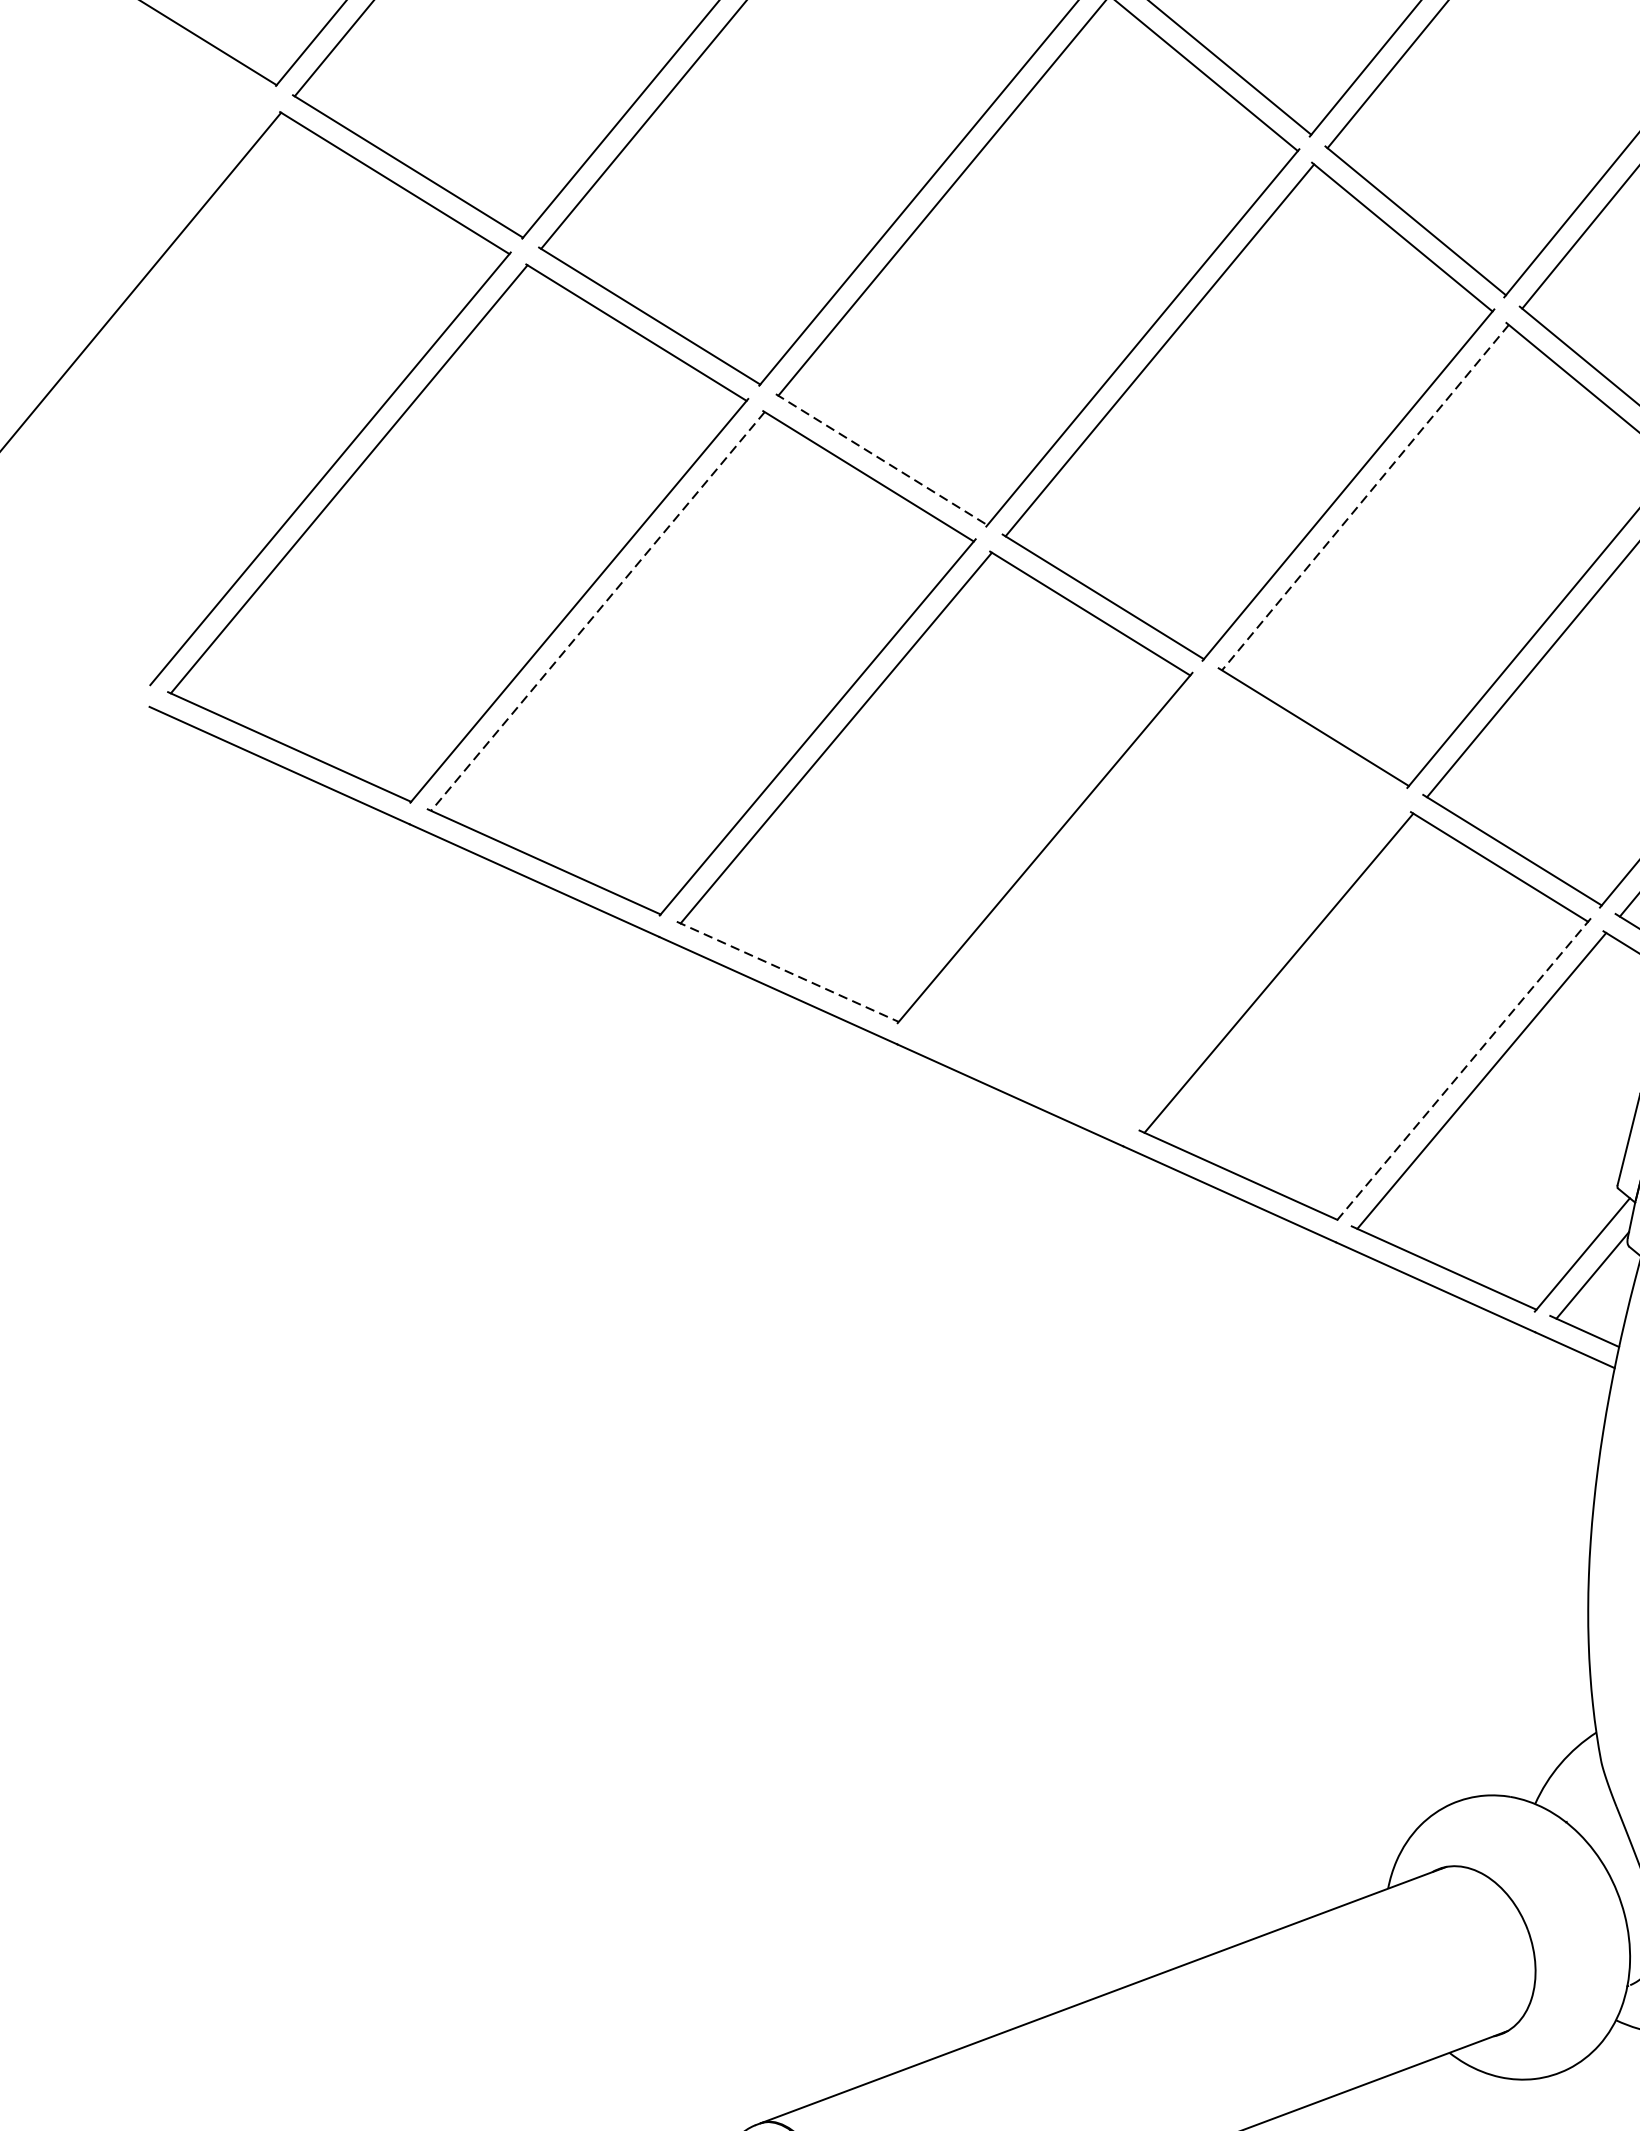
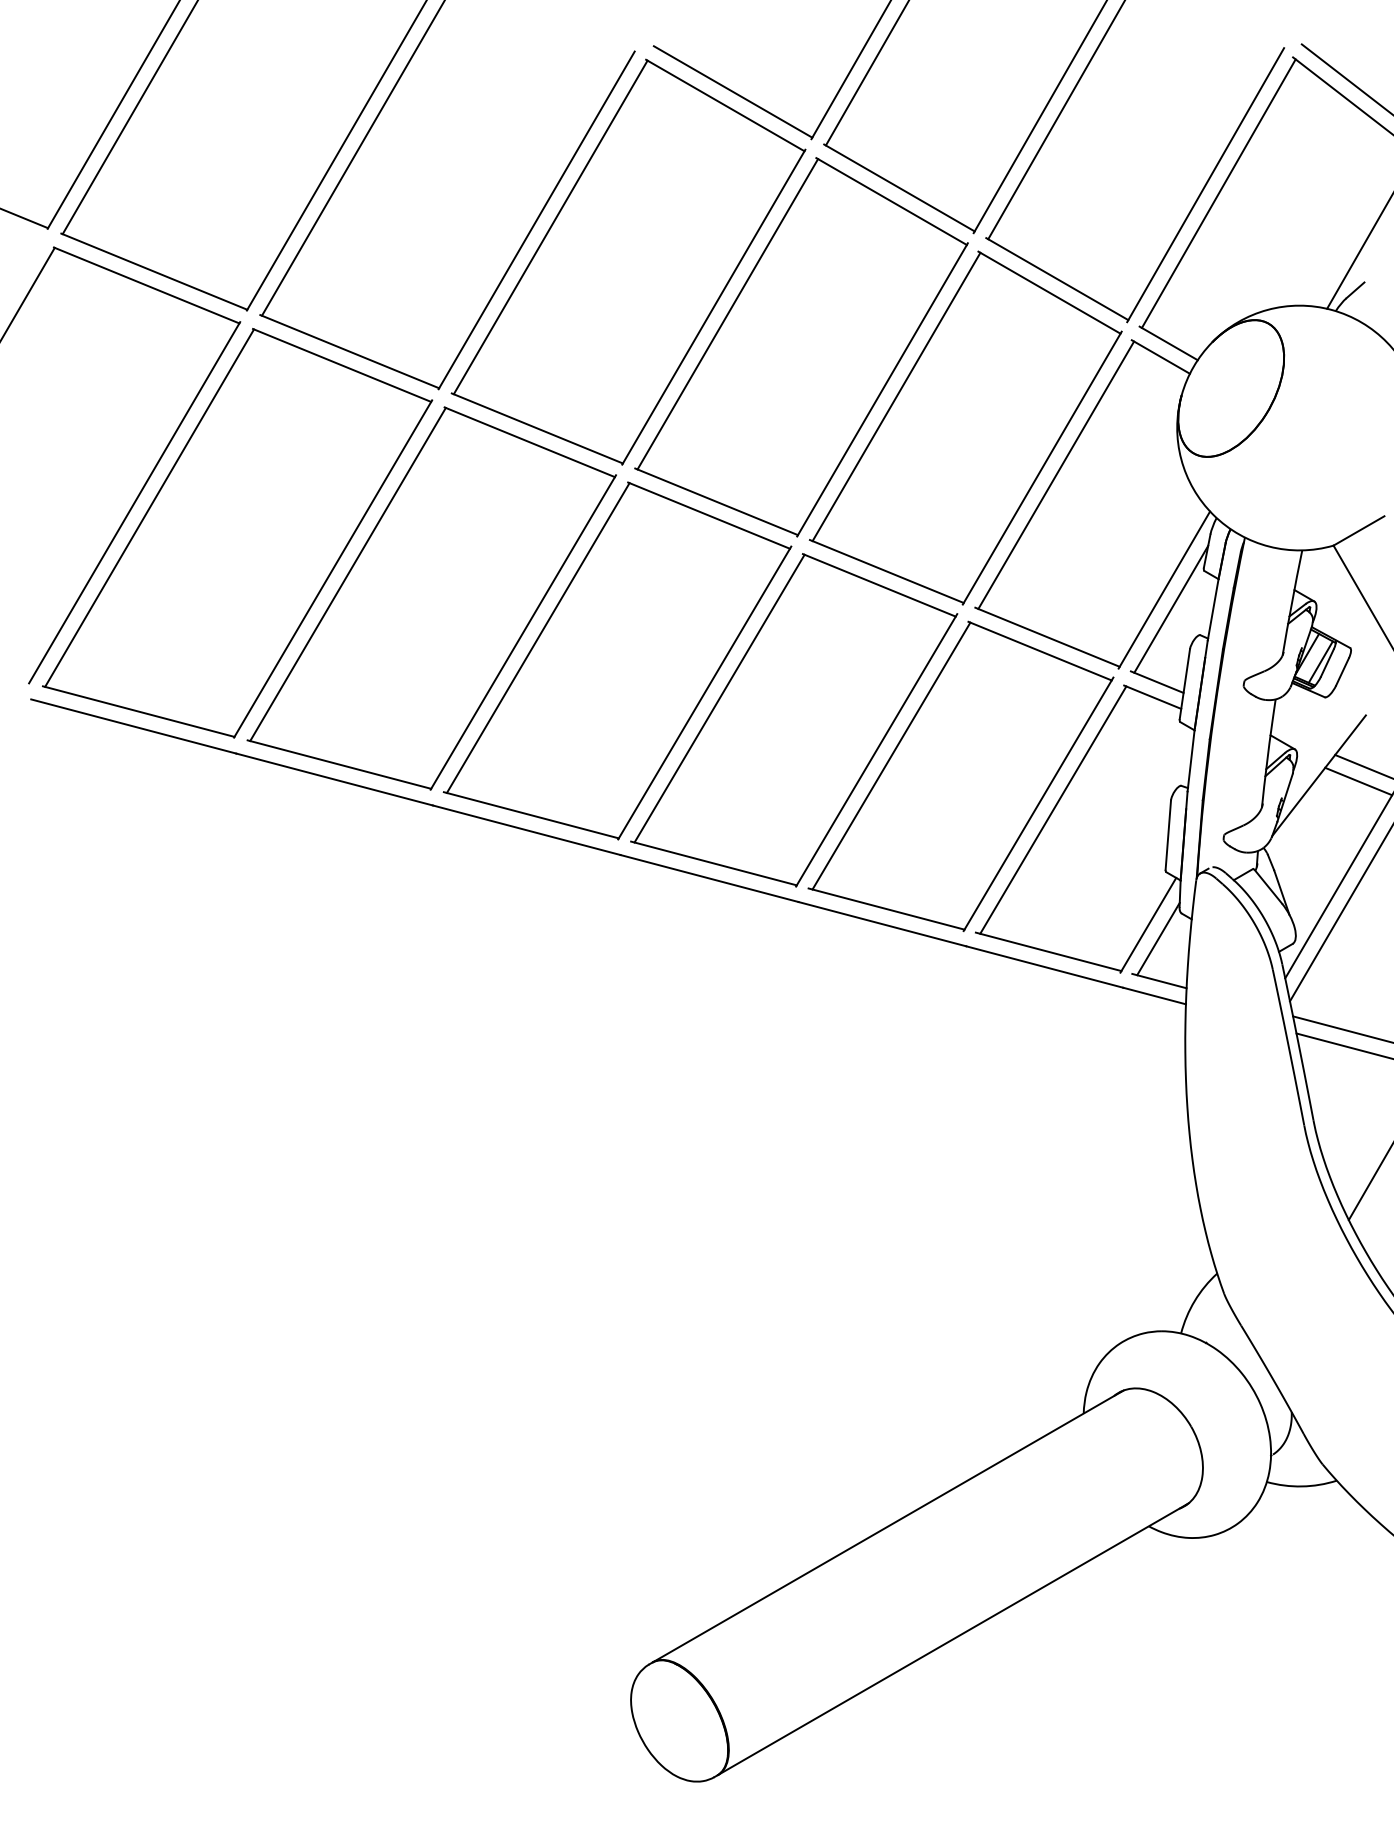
line: (881, 459) -> (537, 428), dashed -> solid
line: (1365, 497) -> (896, 396), dashed -> solid
line: (597, 611) -> (347, 574), dashed -> solid
part: (1158, 904) -> (794, 720), added
line: (787, 972) -> (531, 815), dashed -> solid
line: (1463, 1070) -> (1038, 804), dashed -> solid

